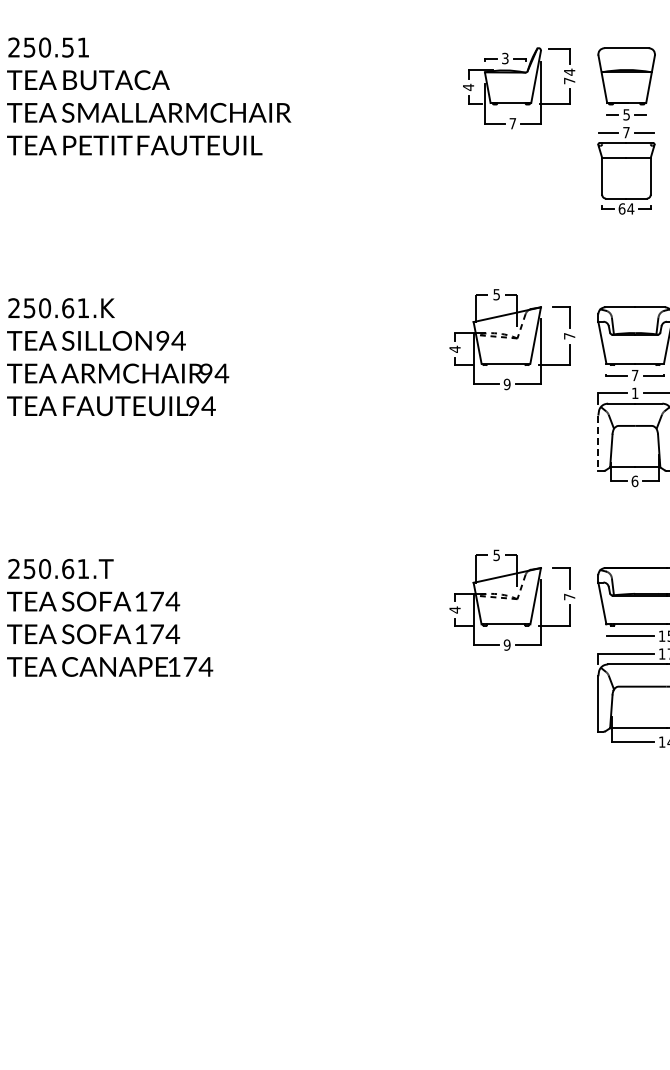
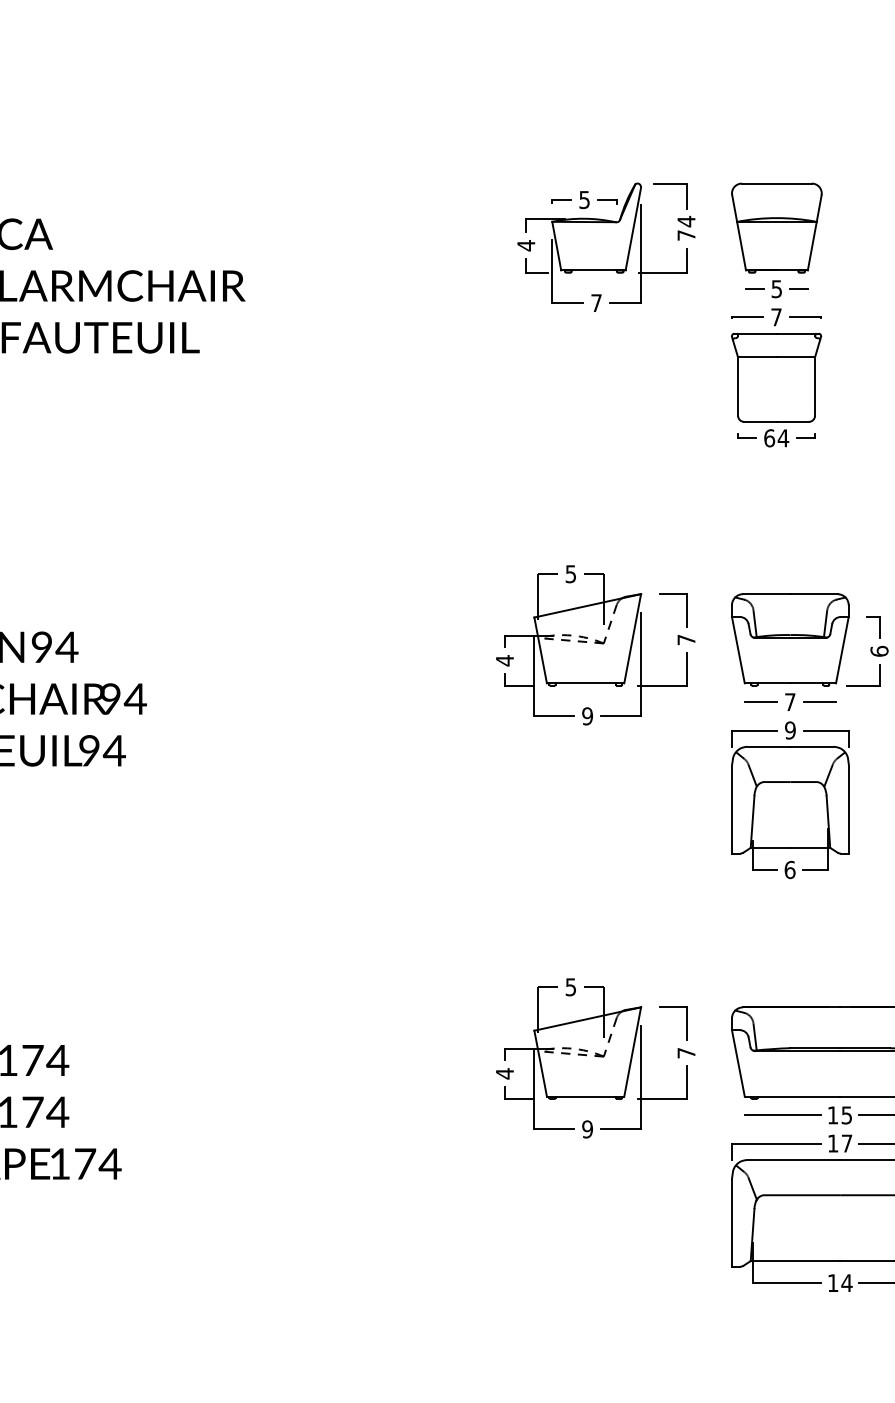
text: (505, 57) -> (584, 198), 3 -> 5
text: (634, 393) -> (789, 730), 1 -> 9
line: (598, 443) -> (732, 809), dashed -> solid

